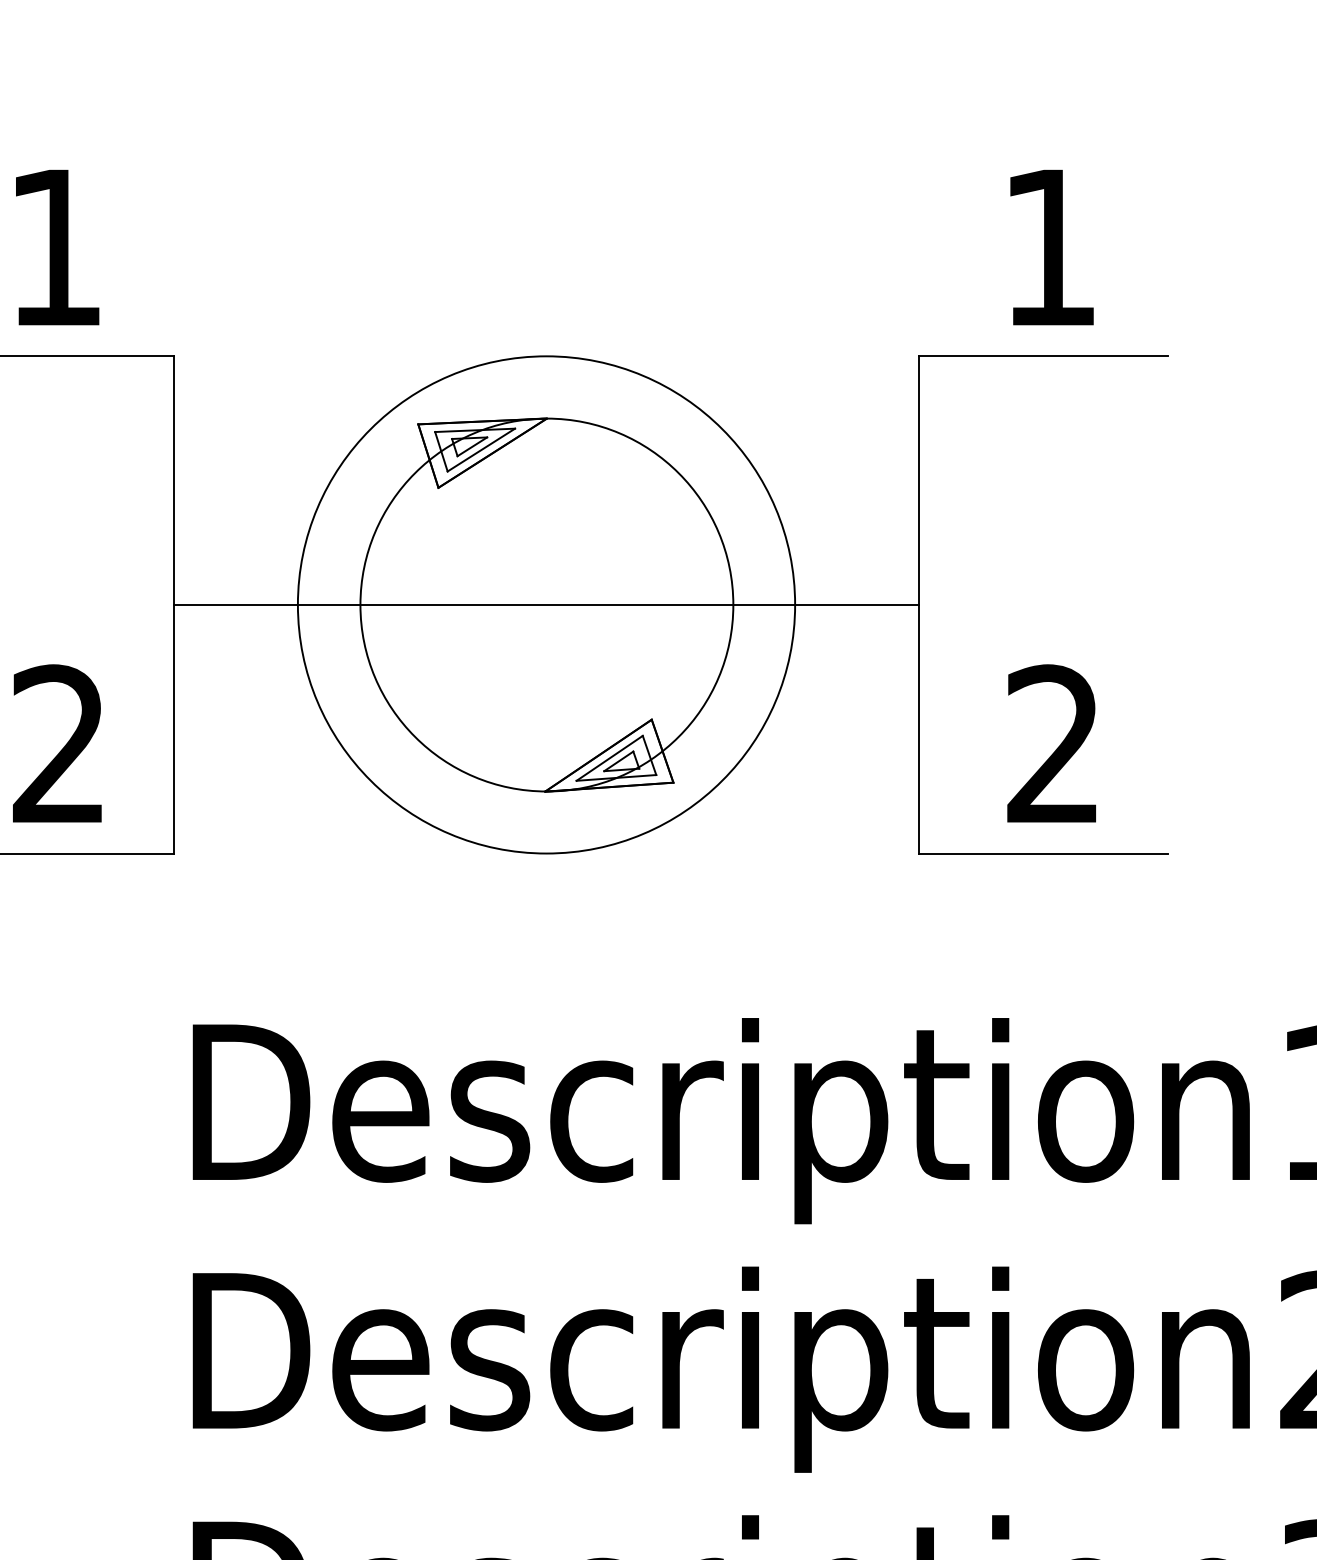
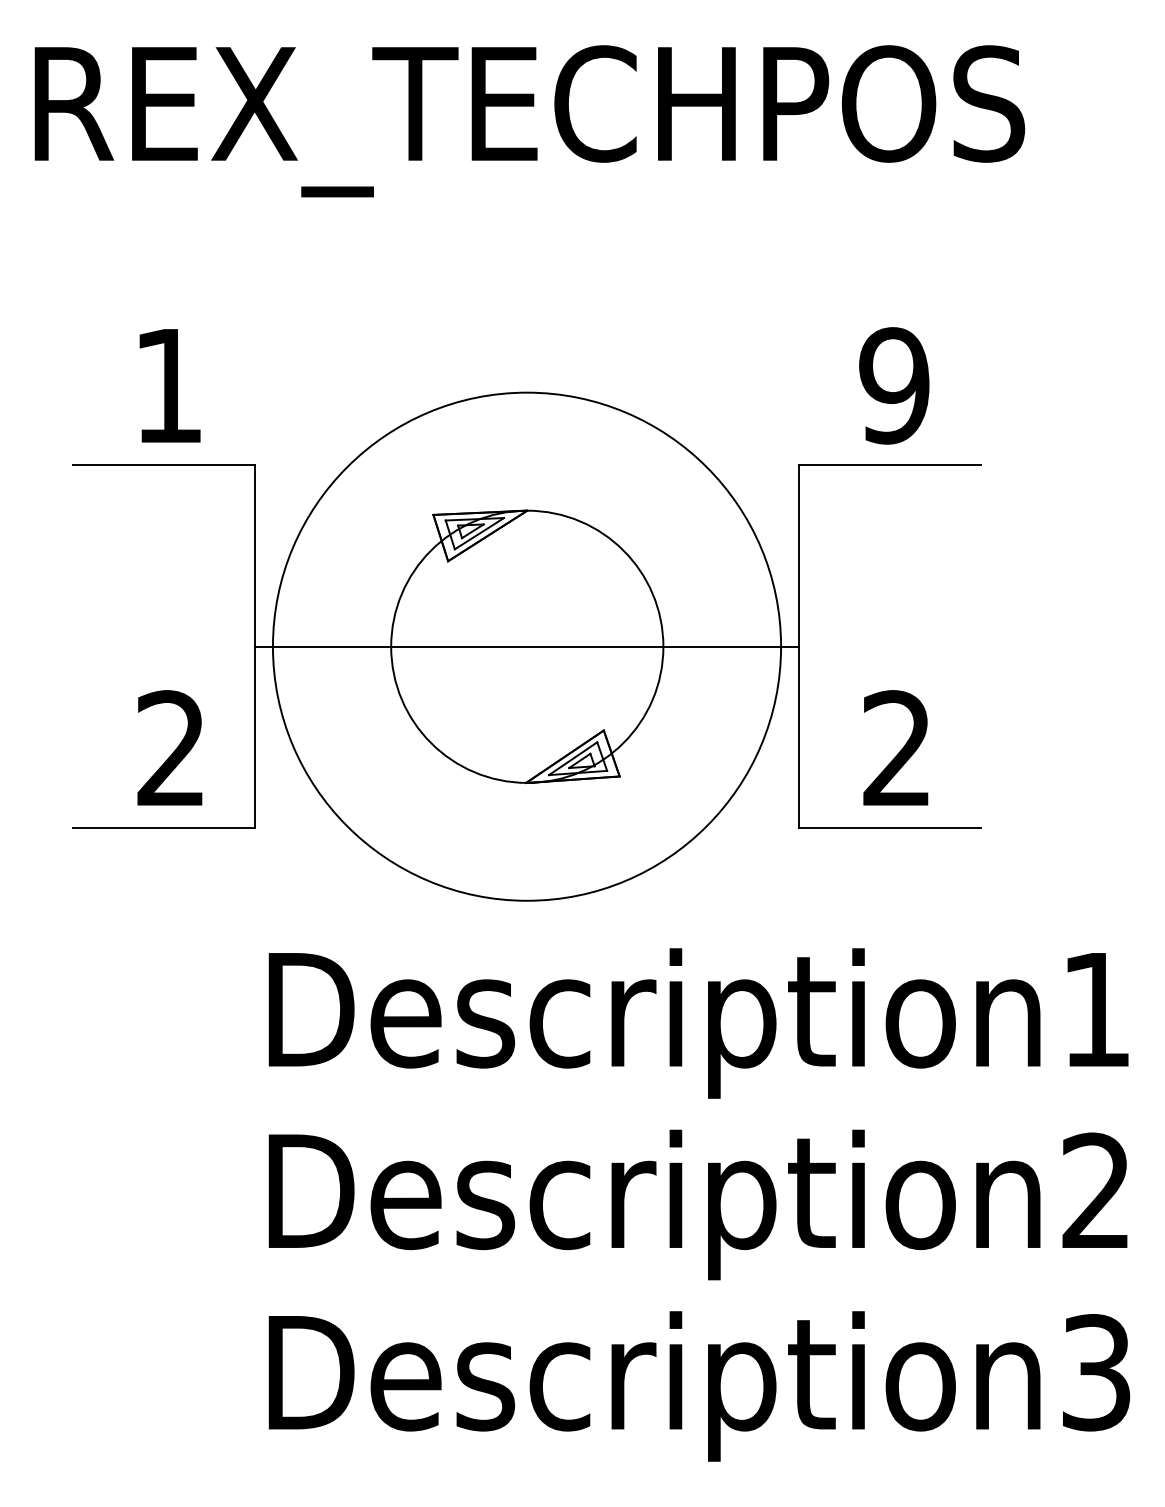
text: (1049, 247) -> (894, 385), 1 -> 9
circle: (545, 604) -> (526, 646), size x1.4

